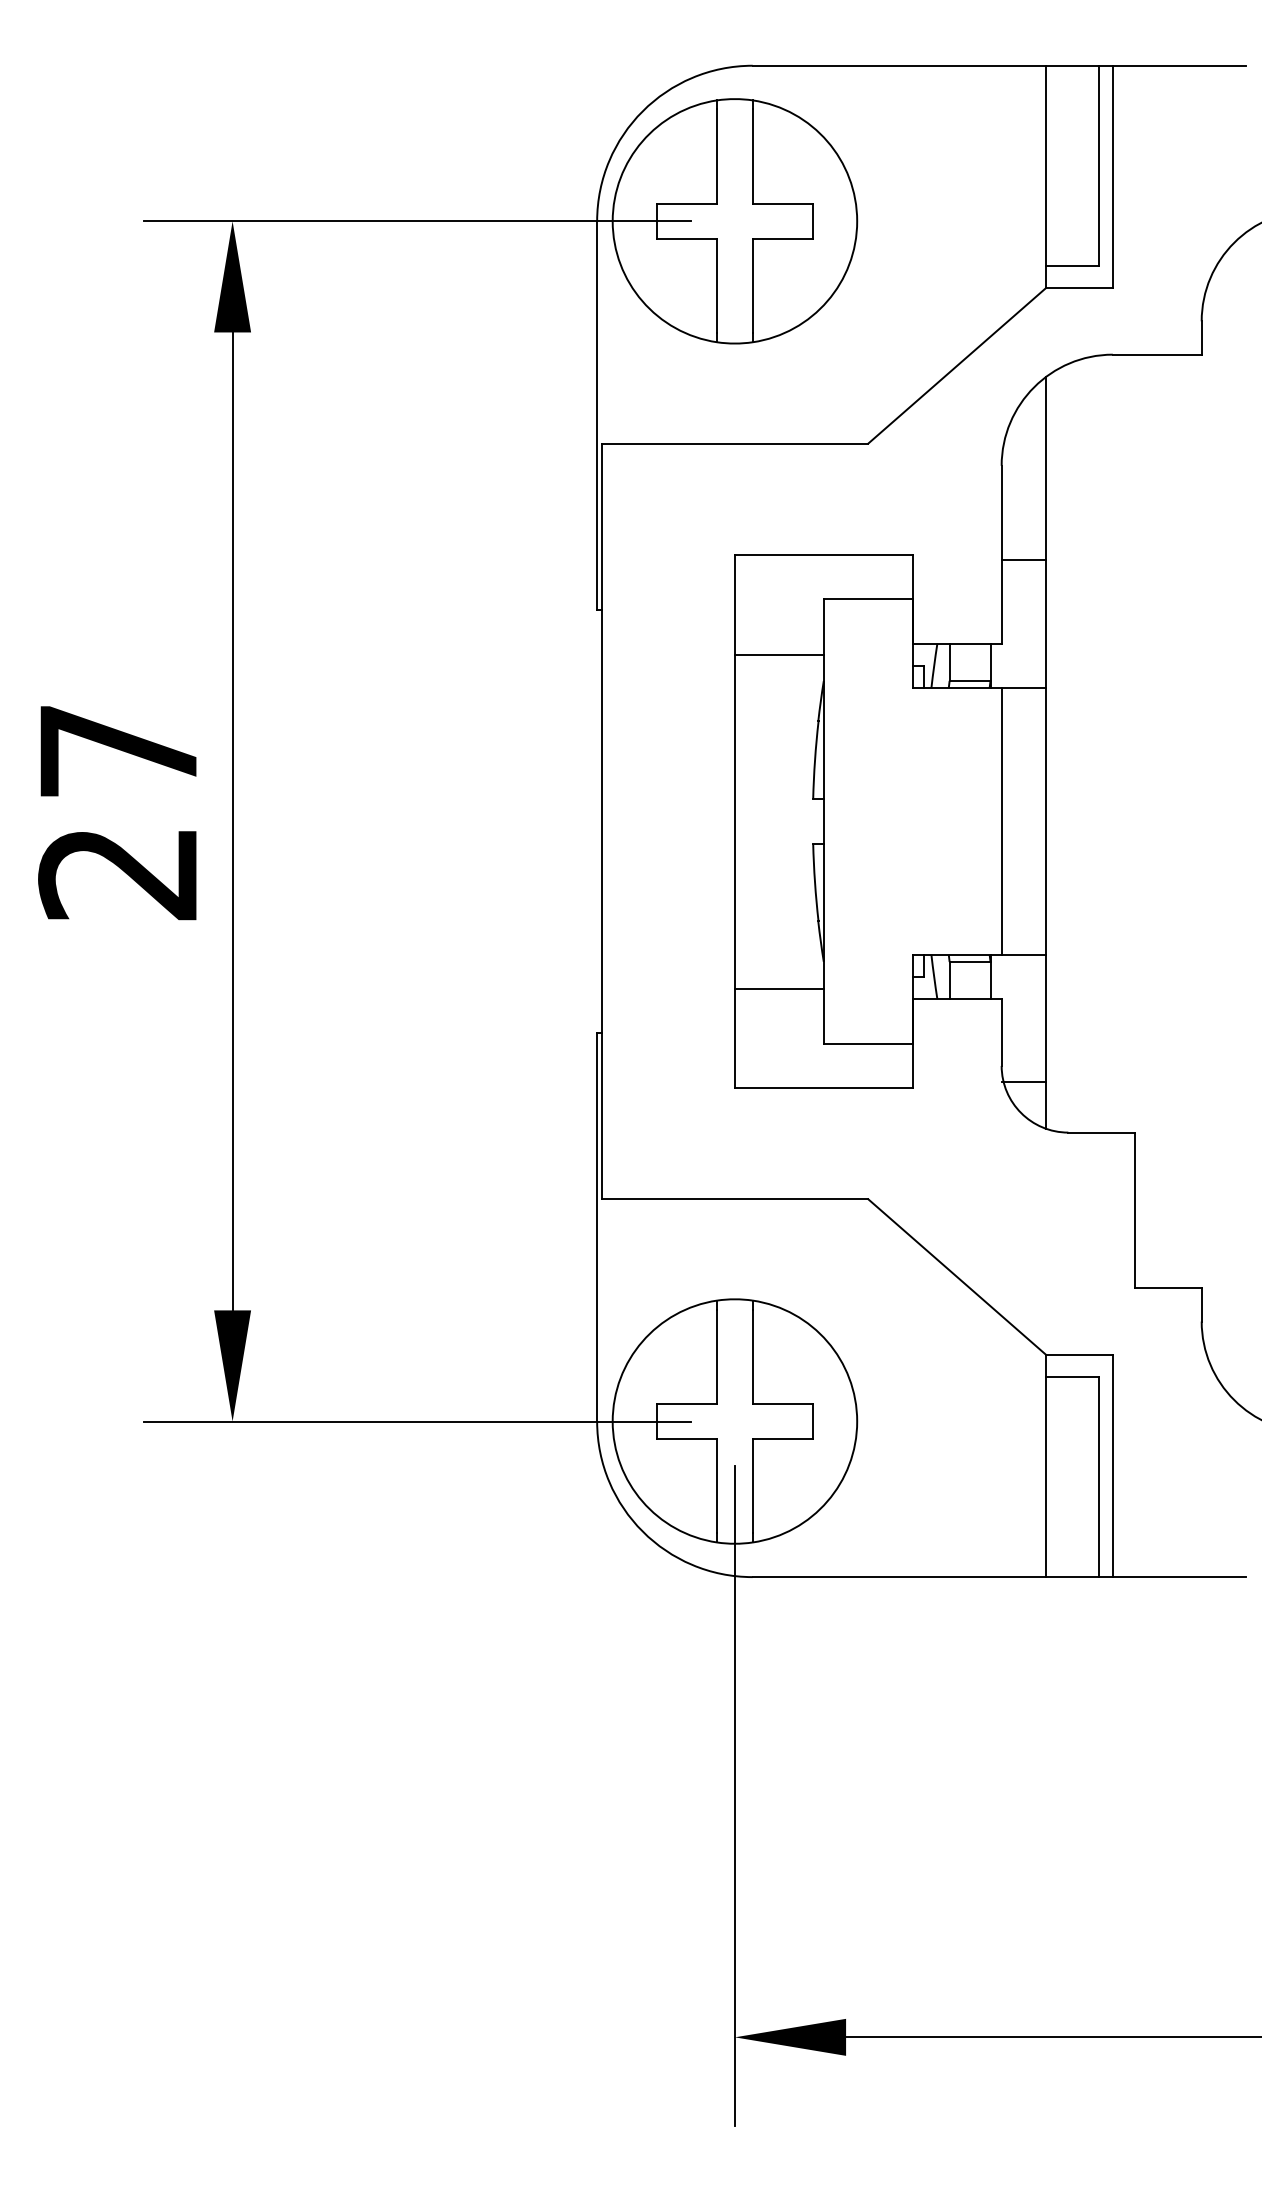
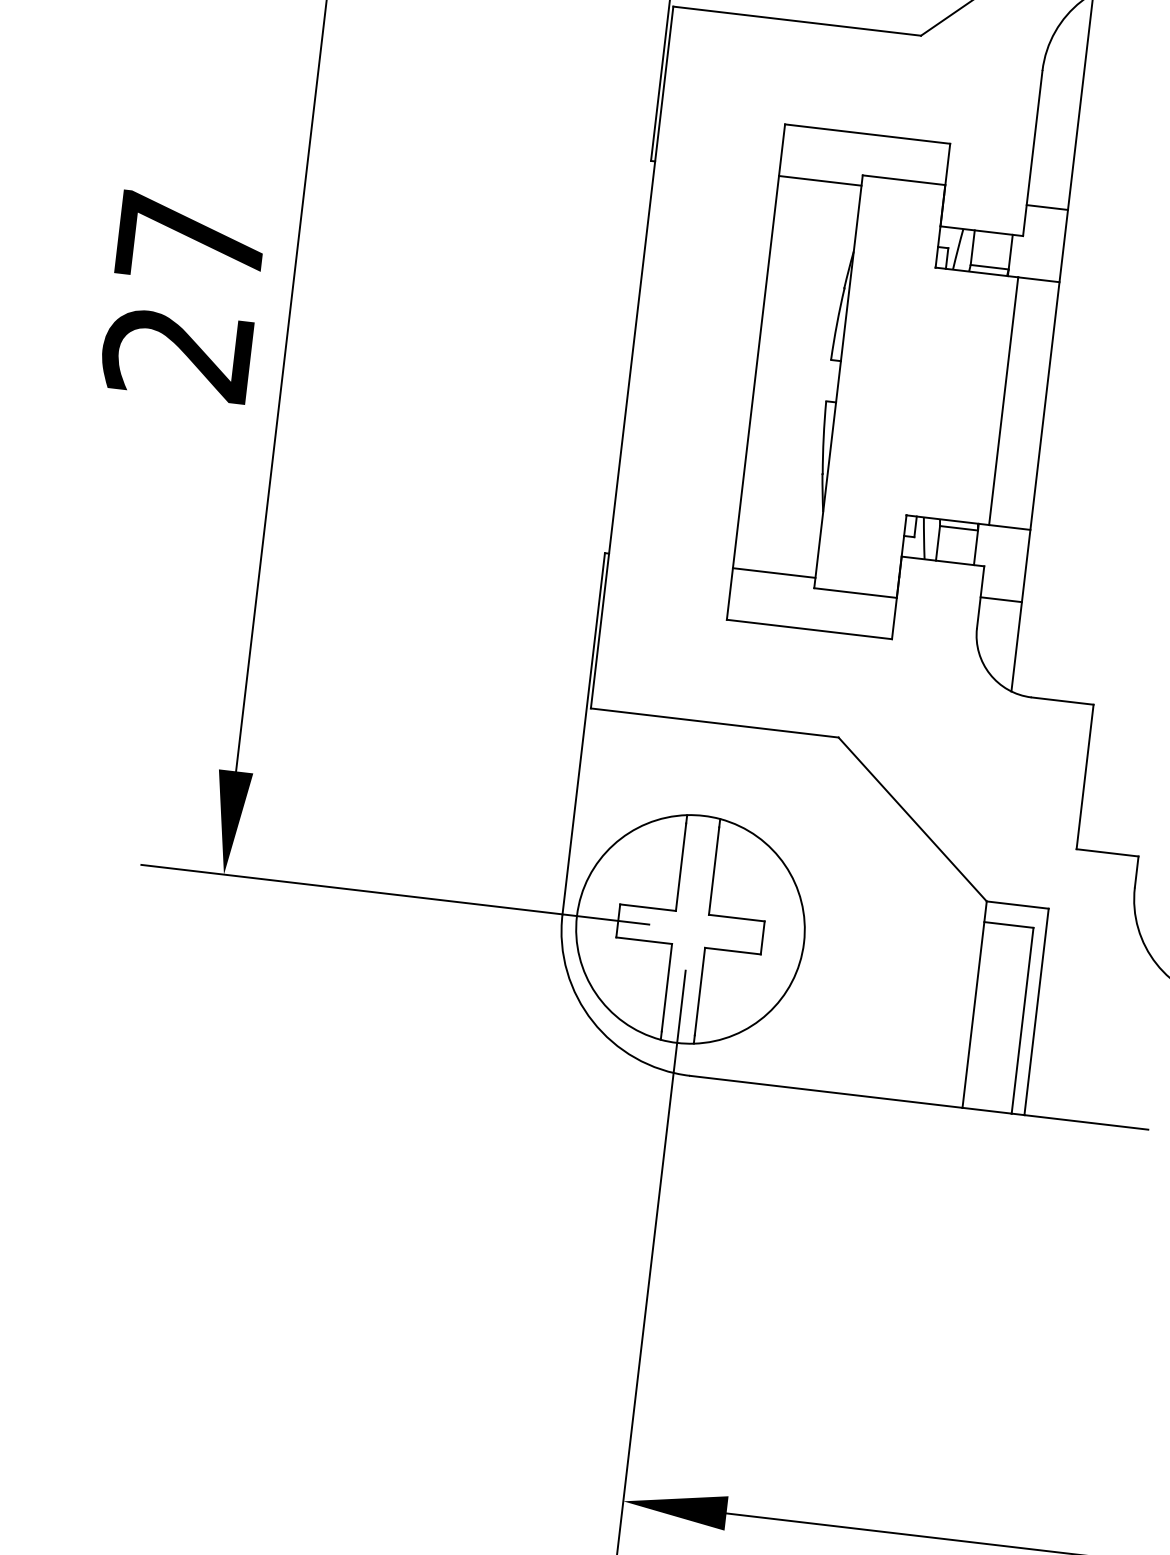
line: (1023, 560) -> (1046, 207), moved
line: (778, 655) -> (819, 180), moved
line: (778, 988) -> (773, 572), moved
line: (1023, 1081) -> (1000, 599), moved

